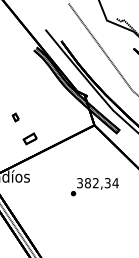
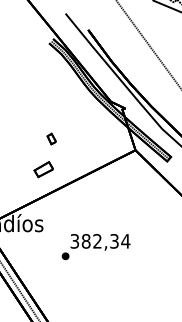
part: (15, 117) -> (51, 139), moved
text: (94, 187) -> (95, 247), moved

